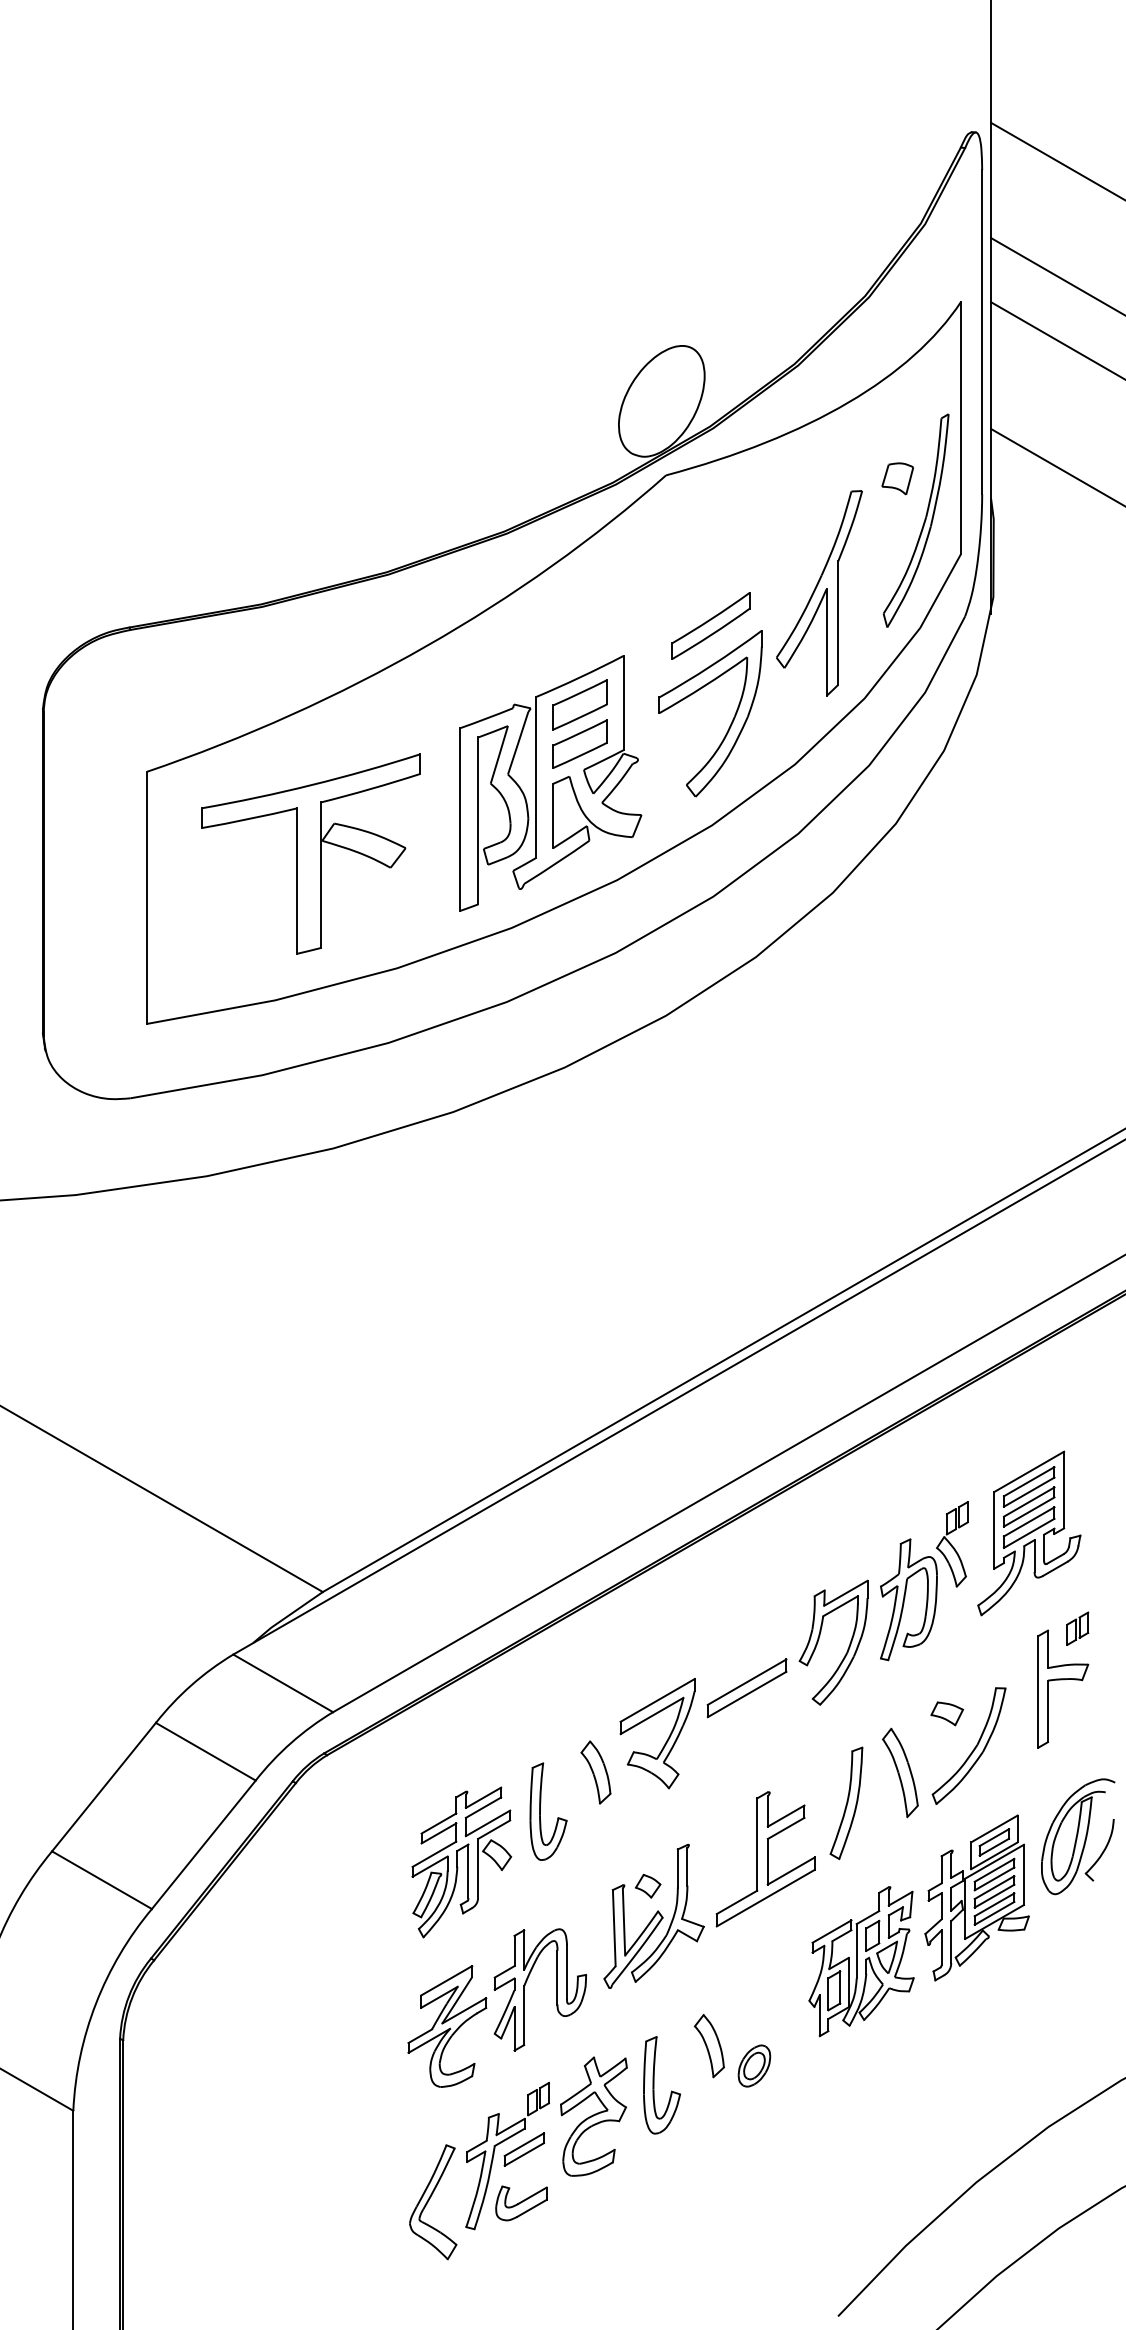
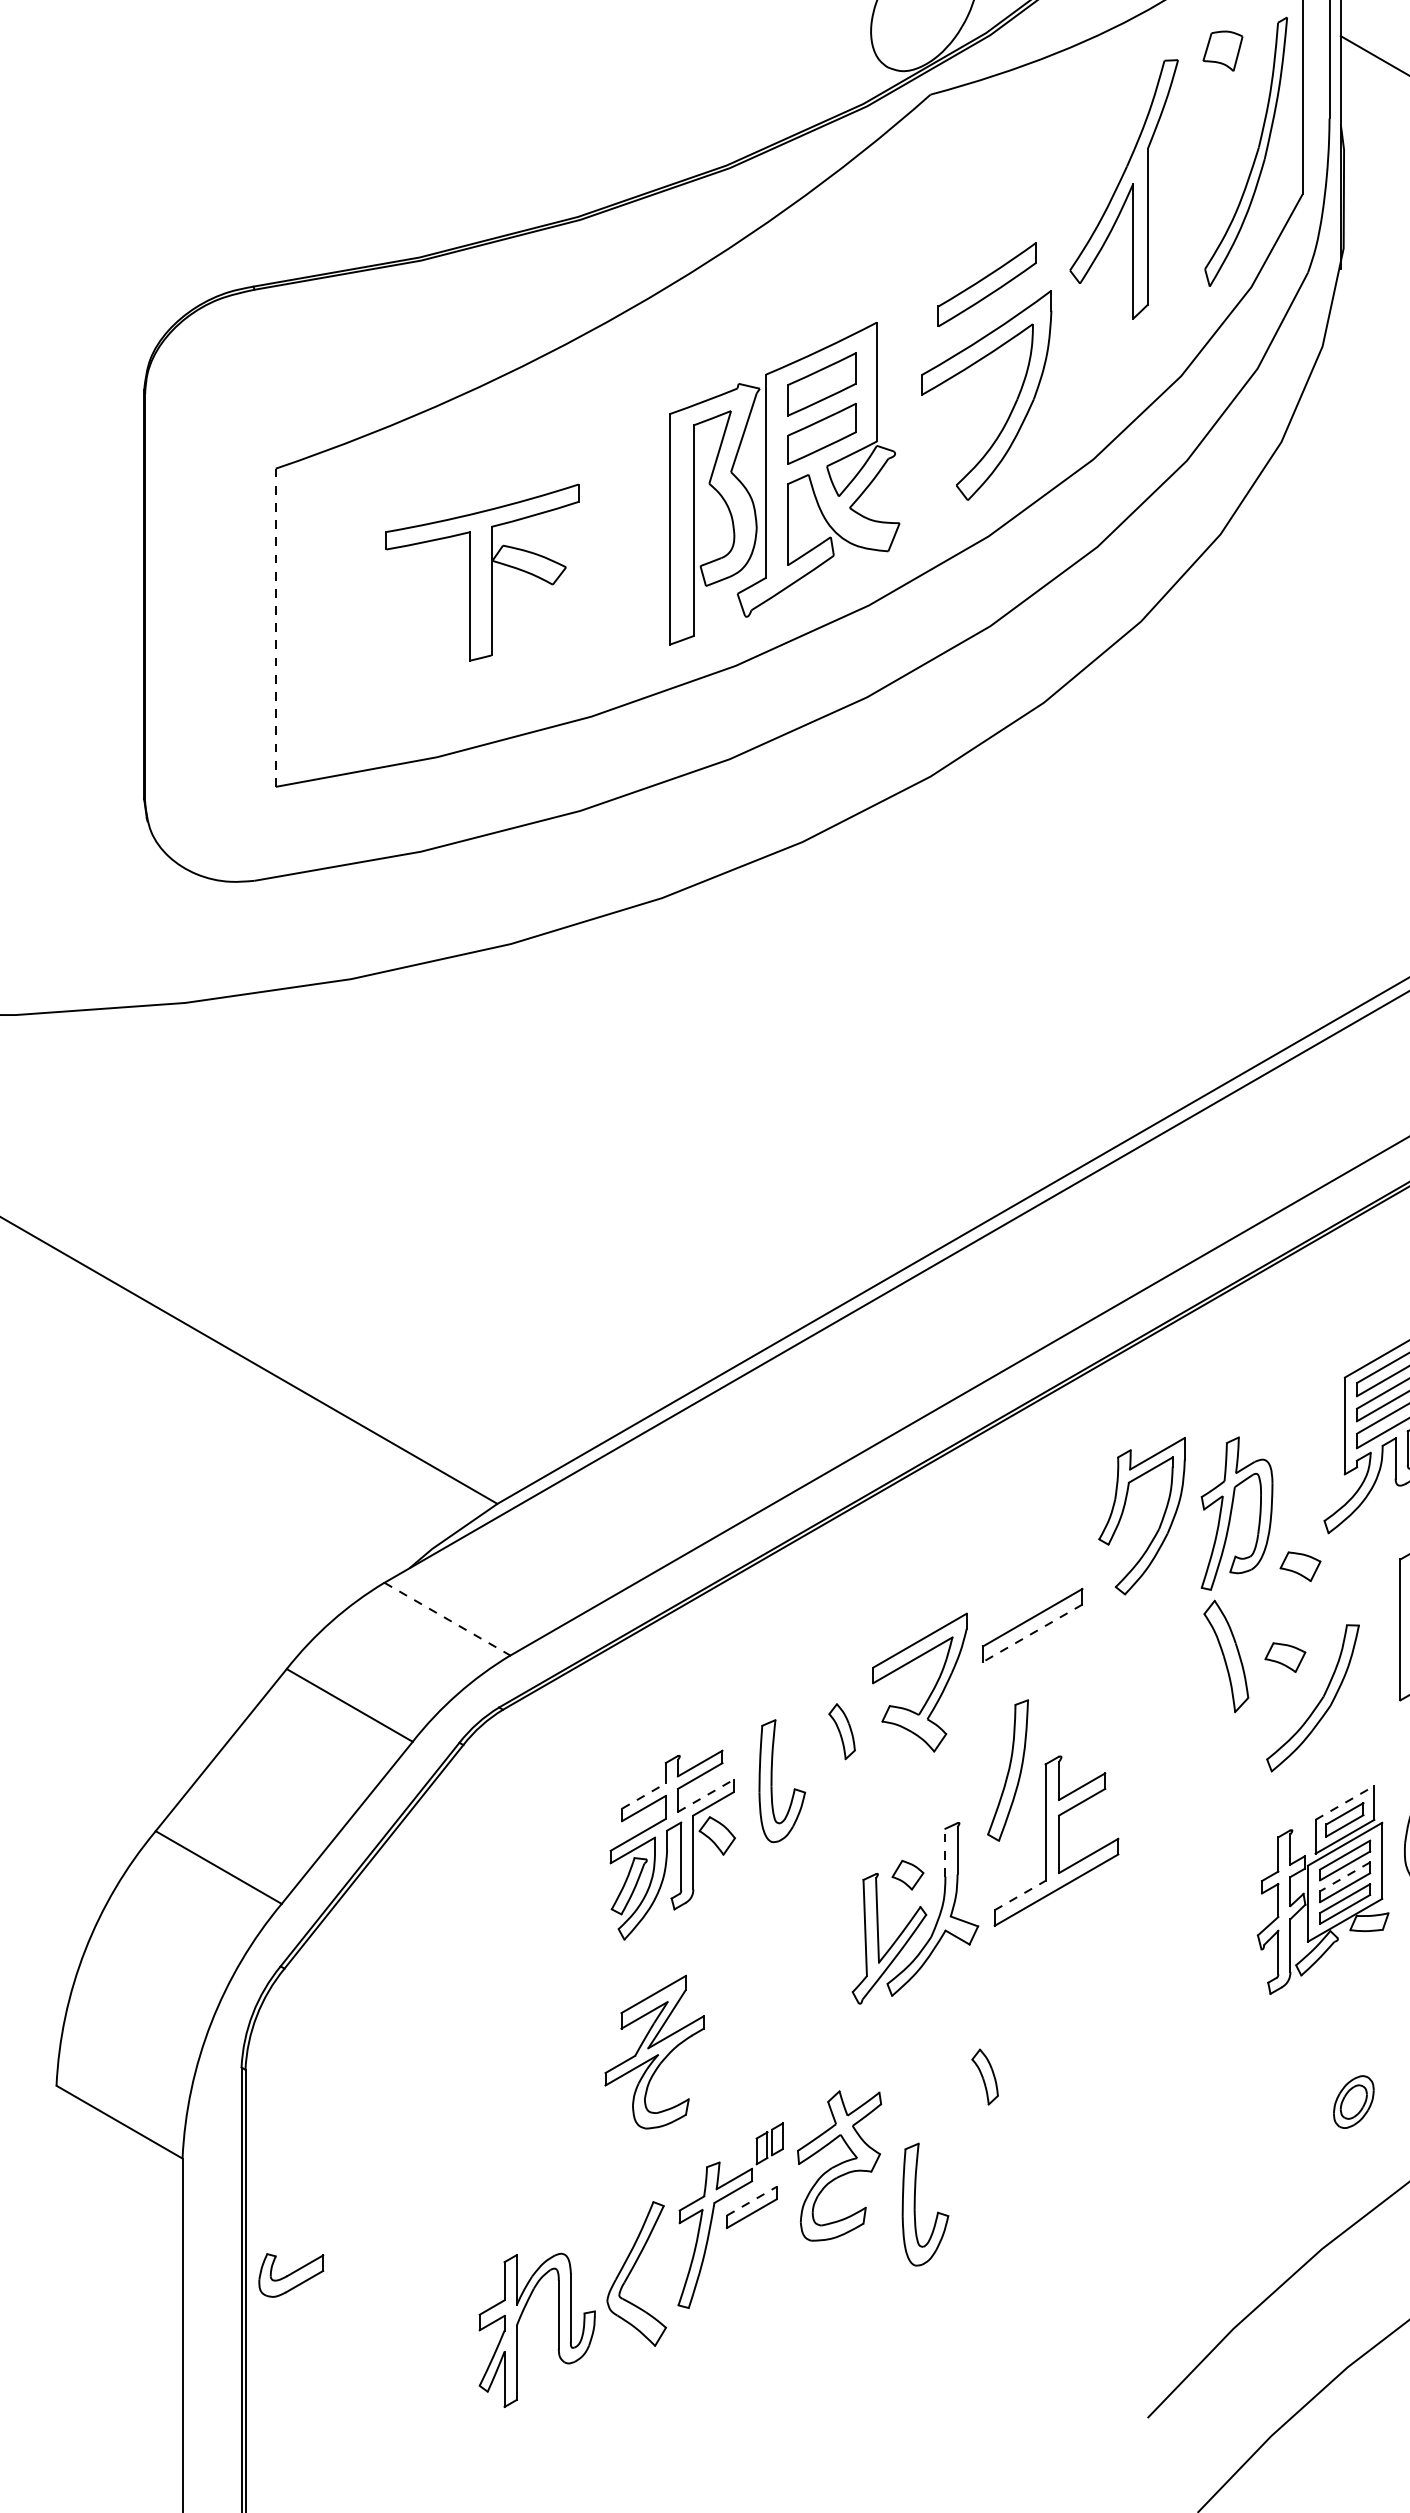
part: (897, 478) -> (1222, 50), moved
part: (819, 593) -> (1124, 189), moved
part: (310, 853) -> (481, 571), size x0.7
line: (147, 898) -> (276, 628), solid -> dashed
part: (952, 1544) -> (1292, 1443), removed
part: (819, 1639) -> (1124, 1512), moved
part: (959, 1641) -> (1300, 1566), added
line: (283, 1683) -> (447, 1619), solid -> dashed
line: (746, 1694) -> (1032, 1633), solid -> dashed
part: (595, 1772) -> (841, 1731), size x0.7
part: (900, 1772) -> (1226, 1655), moved
part: (846, 1803) -> (1008, 1770), moved
line: (439, 1823) -> (644, 1795), solid -> dashed
line: (488, 1823) -> (706, 1795), solid -> dashed
line: (994, 1828) -> (1345, 1802), solid -> dashed
line: (677, 1868) -> (945, 1852), solid -> dashed
line: (994, 1887) -> (1345, 1876), solid -> dashed
line: (737, 1902) -> (1020, 1895), solid -> dashed
part: (861, 1961) -> (1177, 1970), removed
part: (526, 1983) -> (519, 2322), moved
part: (708, 2046) -> (984, 2077), size x0.7
part: (754, 2065) -> (1353, 2101), moved
part: (654, 2085) -> (915, 2204), moved
line: (524, 2144) -> (751, 2201), solid -> dashed
part: (521, 2203) -> (291, 2275), moved

